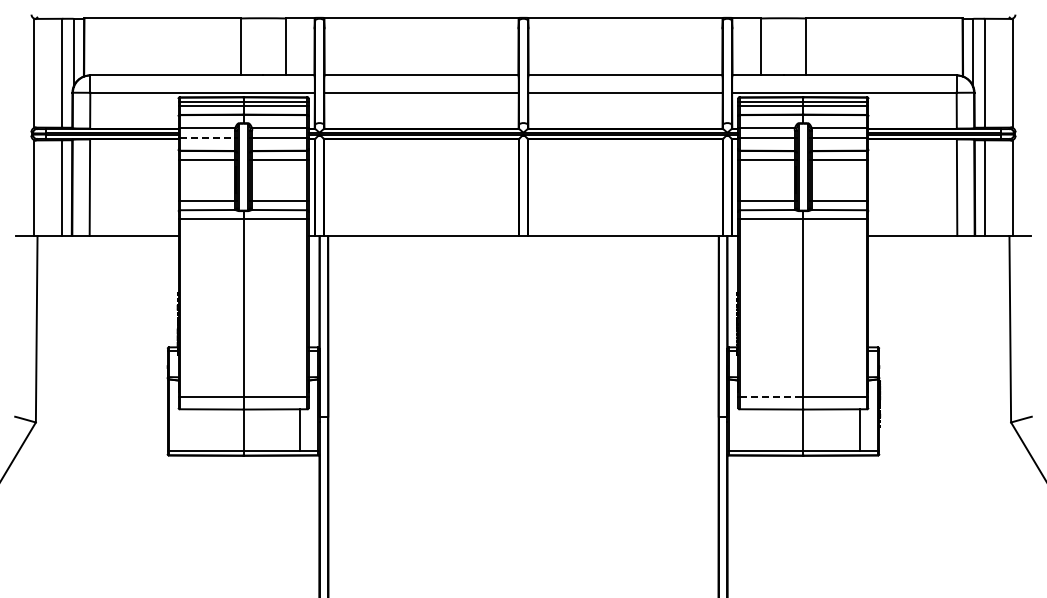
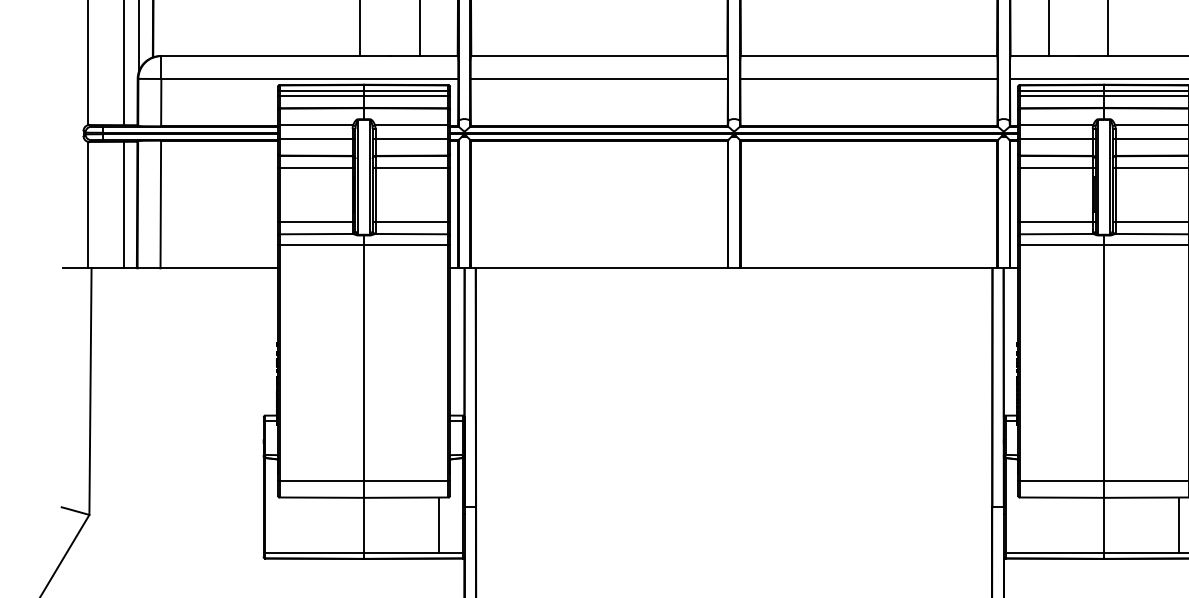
line: (207, 137) -> (316, 138), dashed -> solid
line: (771, 396) -> (1062, 480), dashed -> solid

